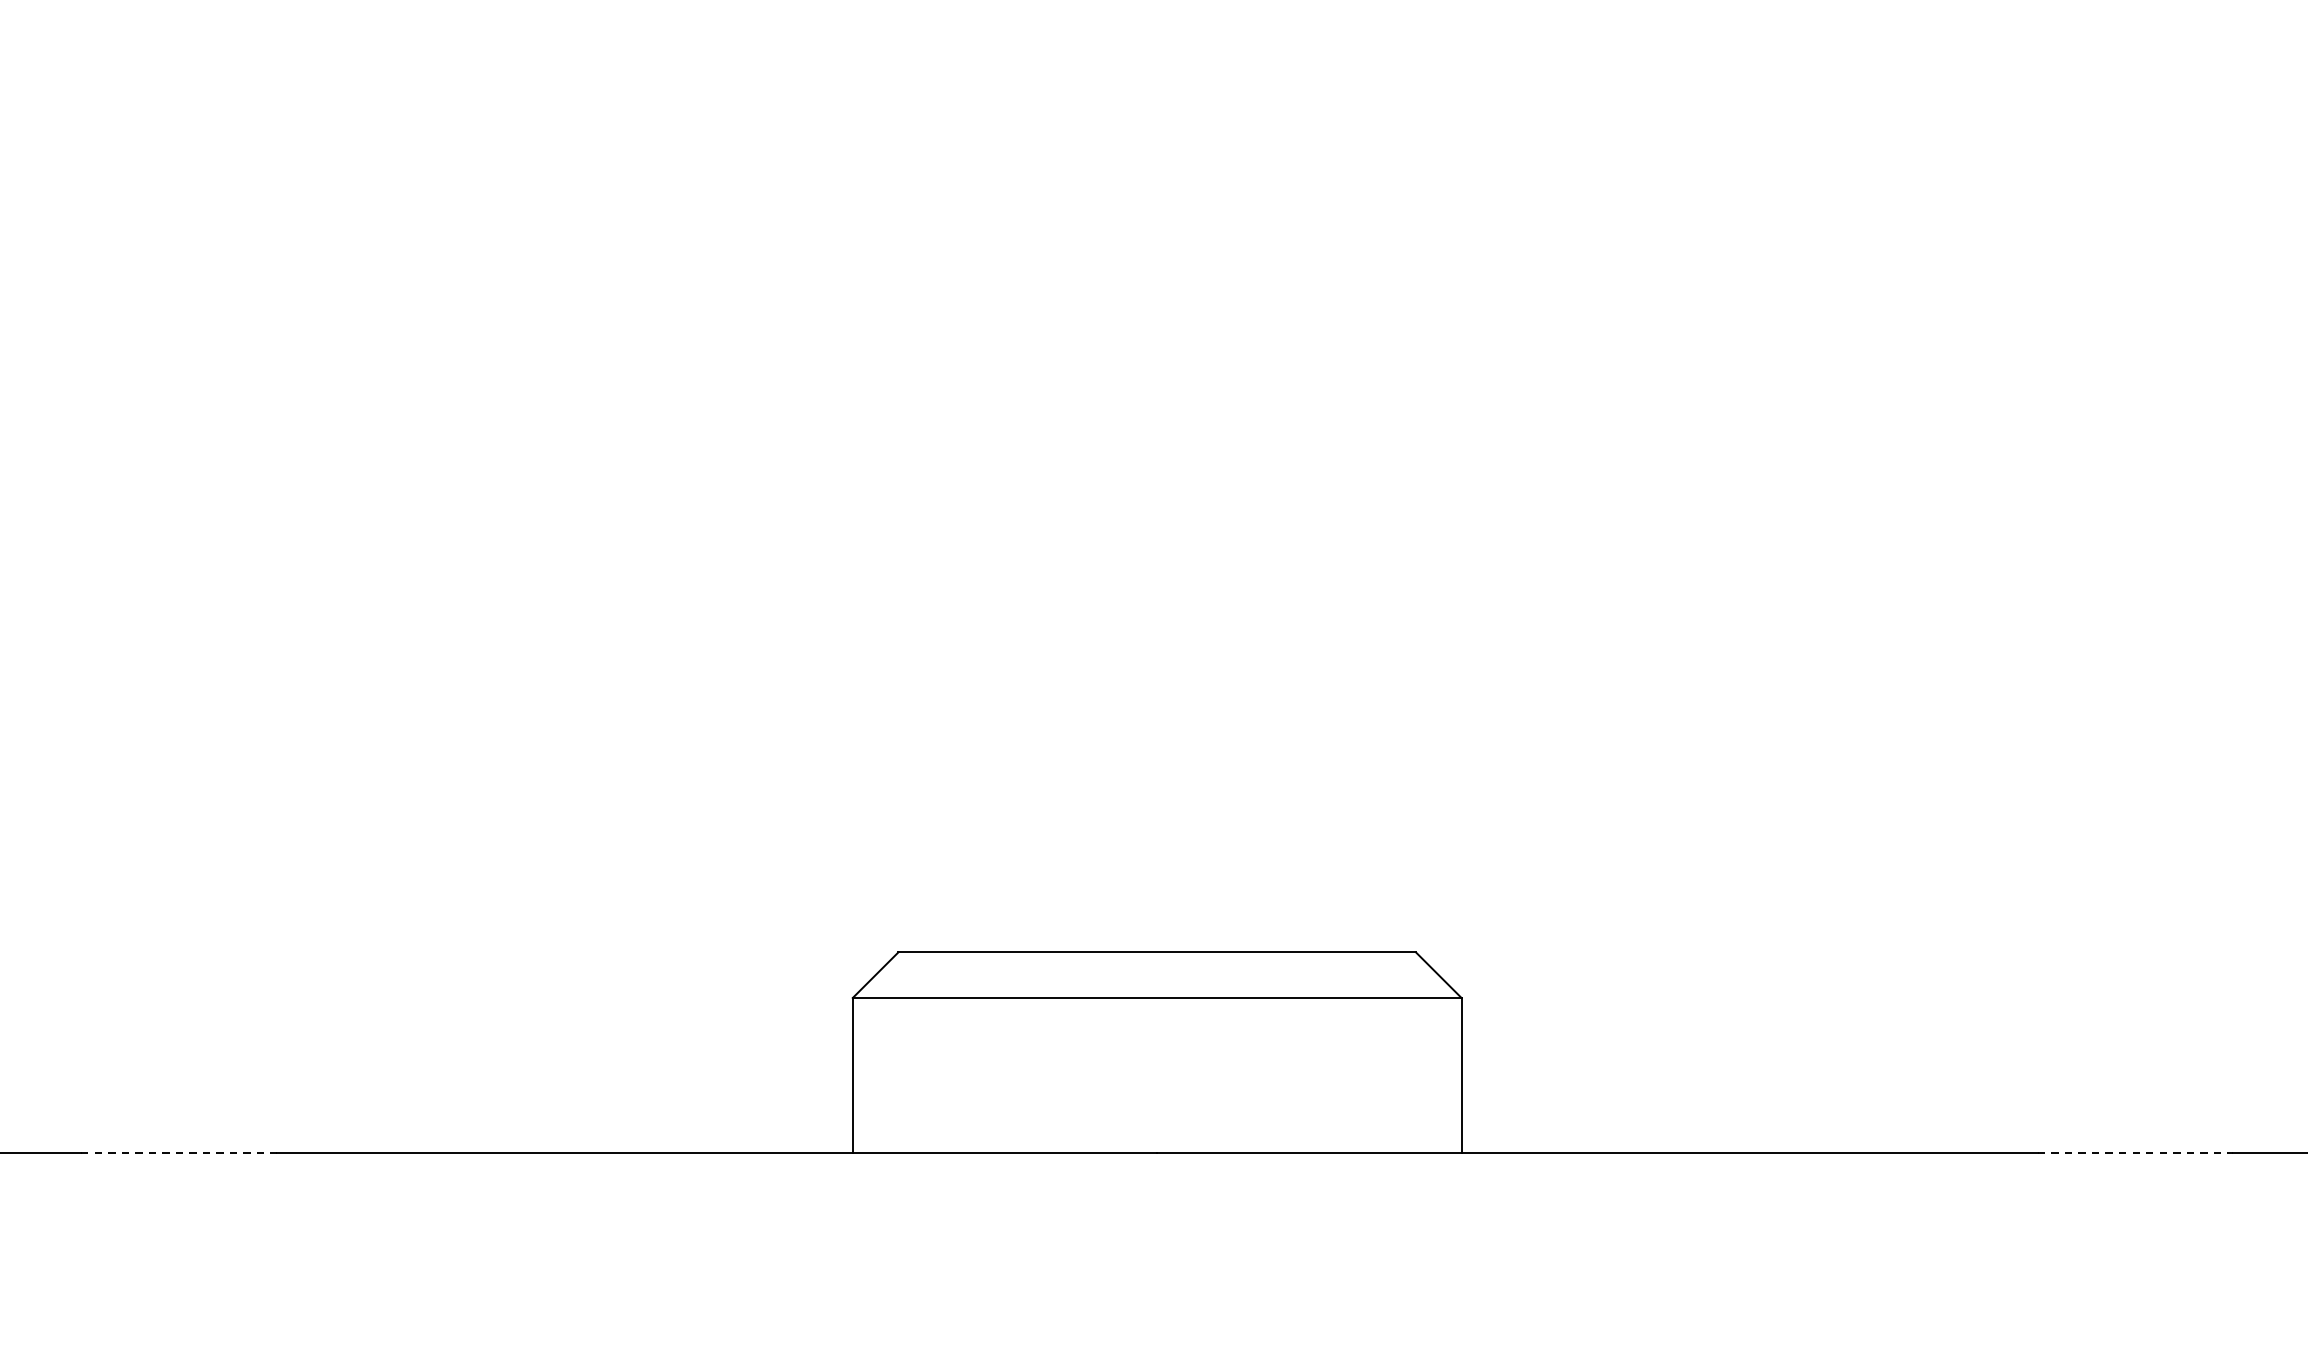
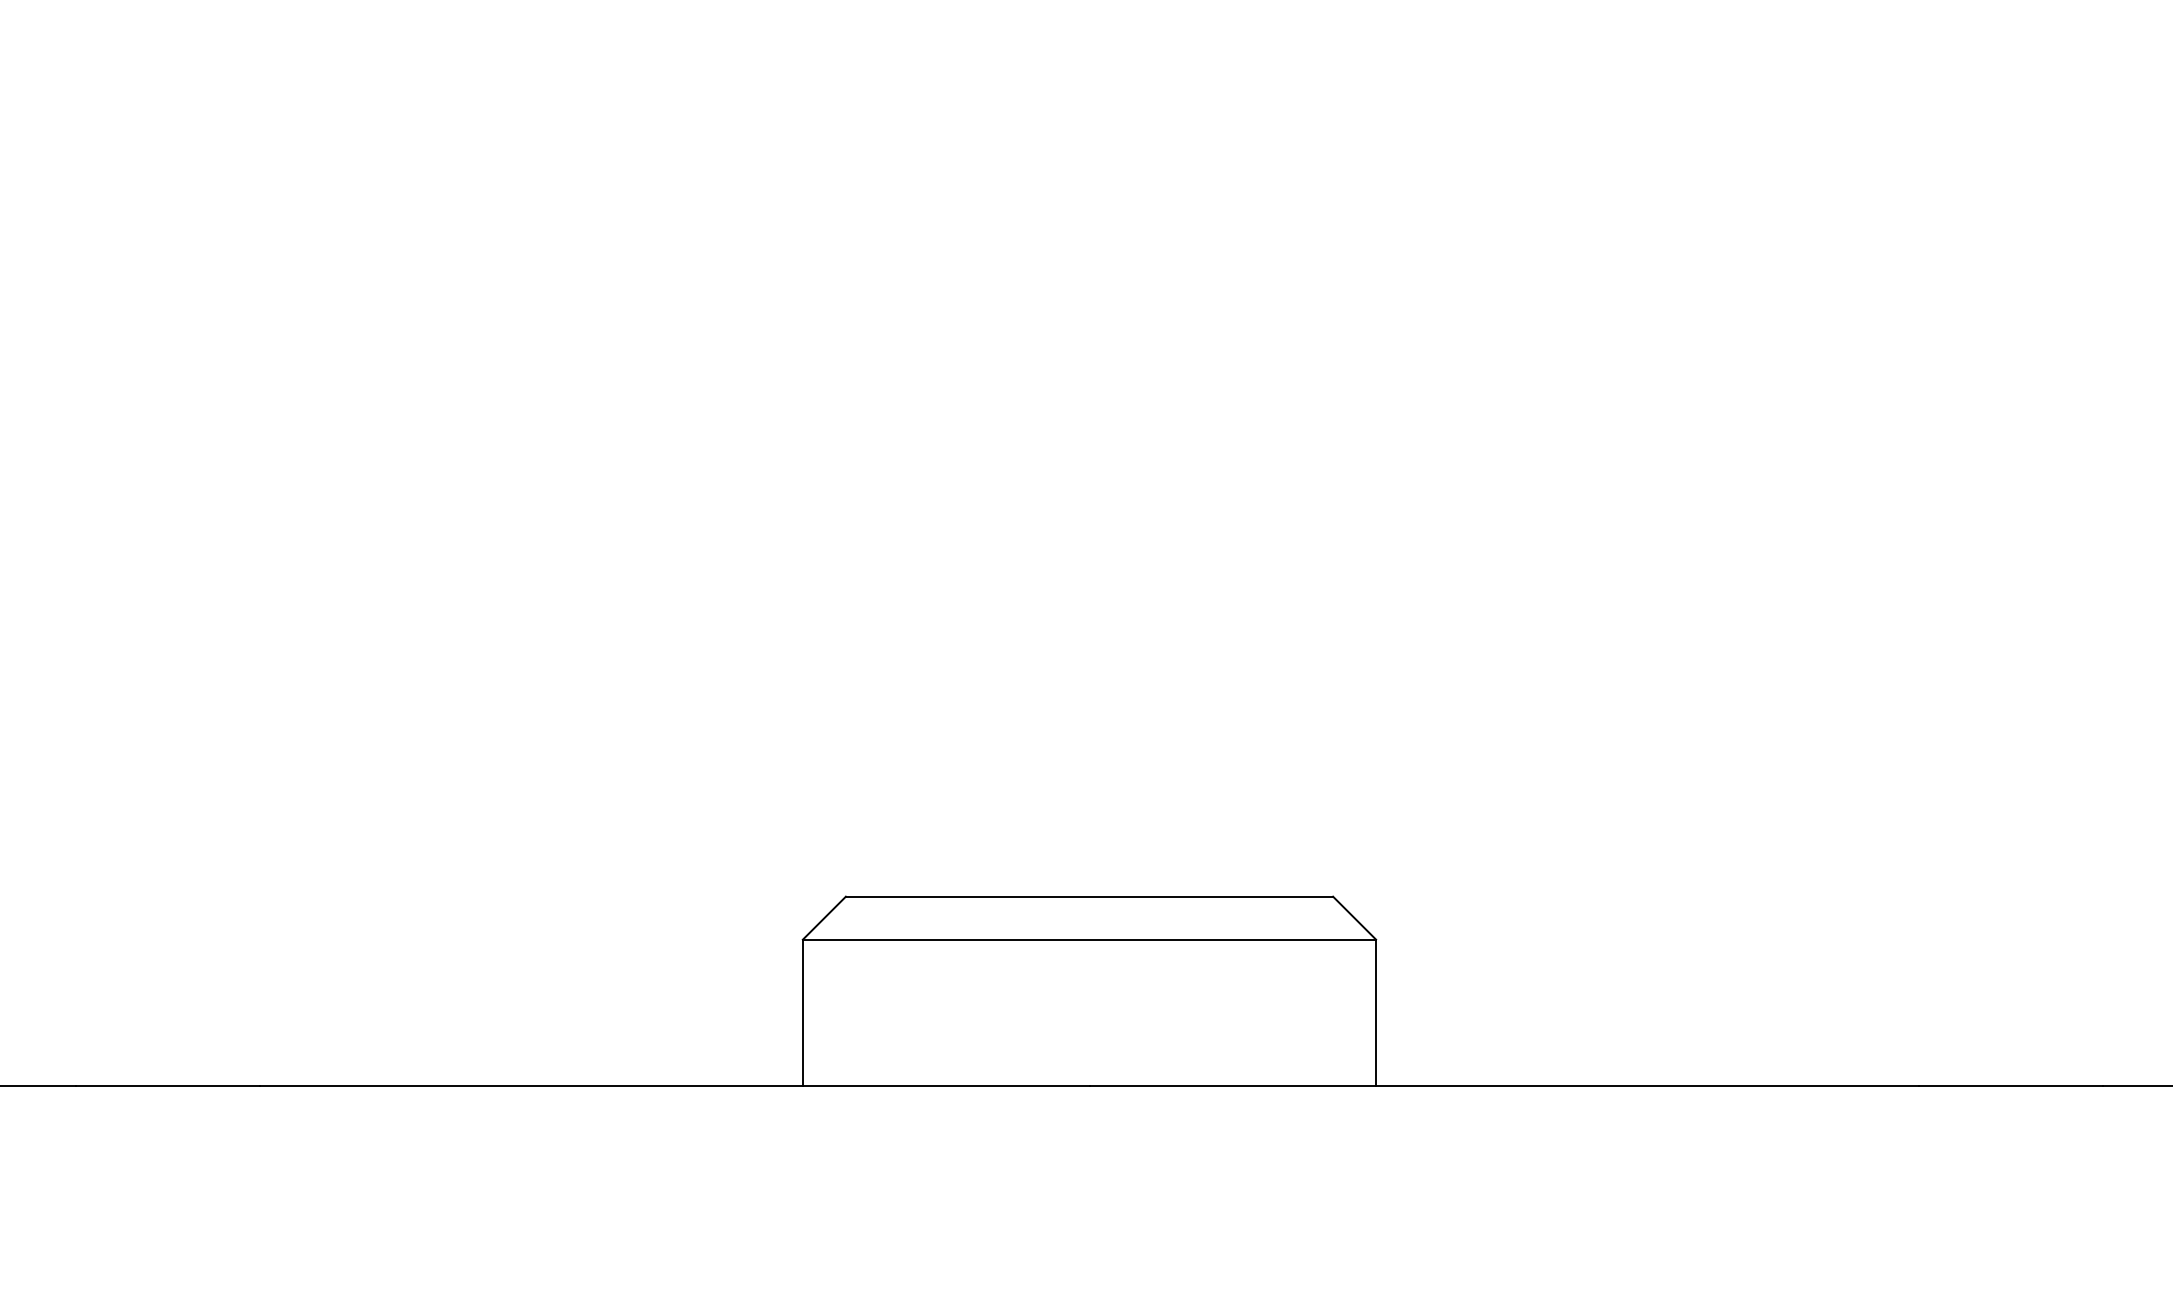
line: (178, 1152) -> (168, 1085), dashed -> solid
line: (2136, 1152) -> (2011, 1085), dashed -> solid

